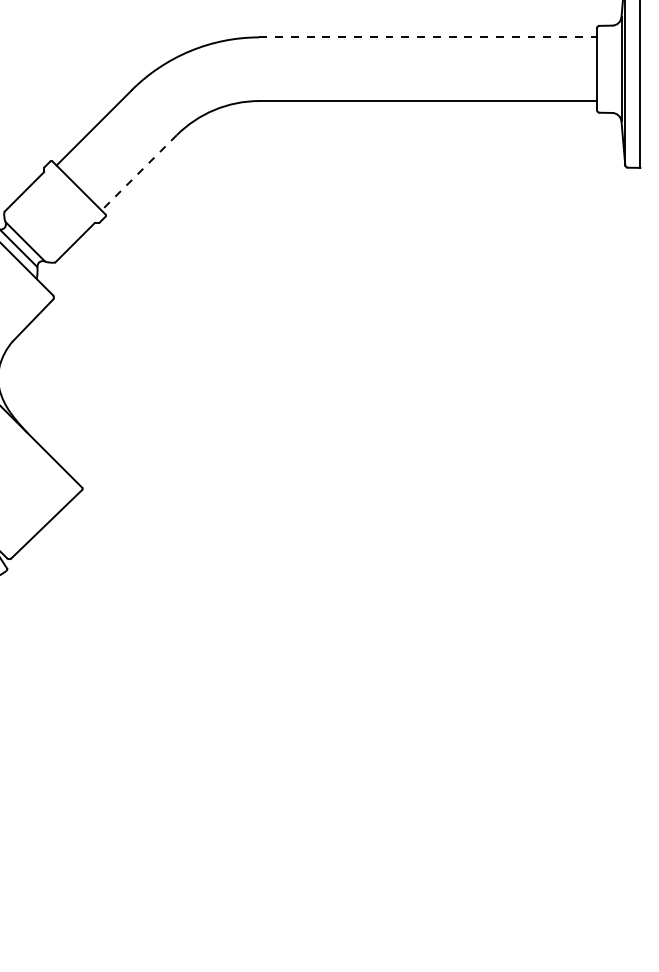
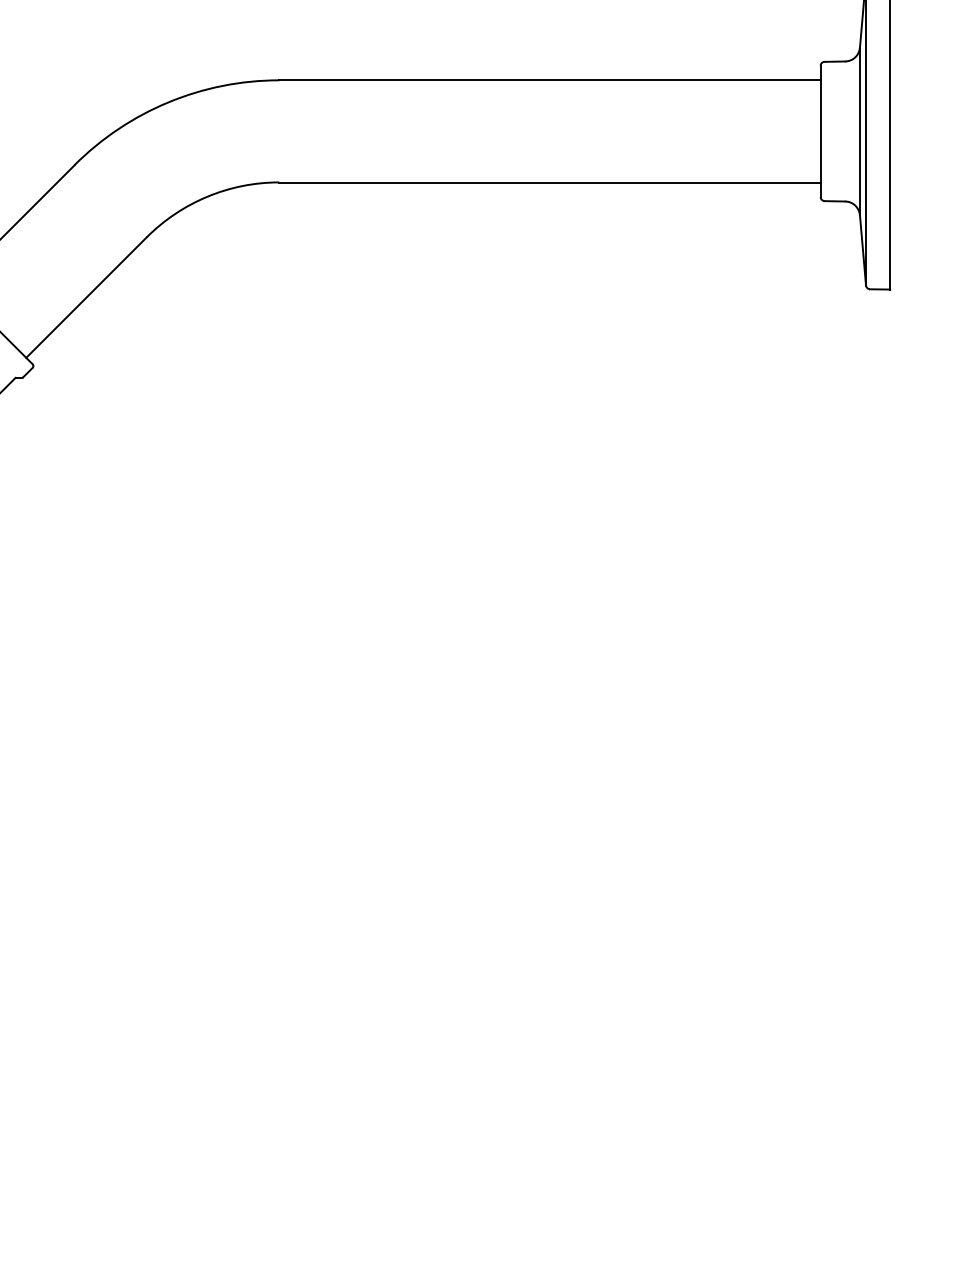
line: (428, 37) -> (550, 80), dashed -> solid
line: (138, 173) -> (85, 298), dashed -> solid

